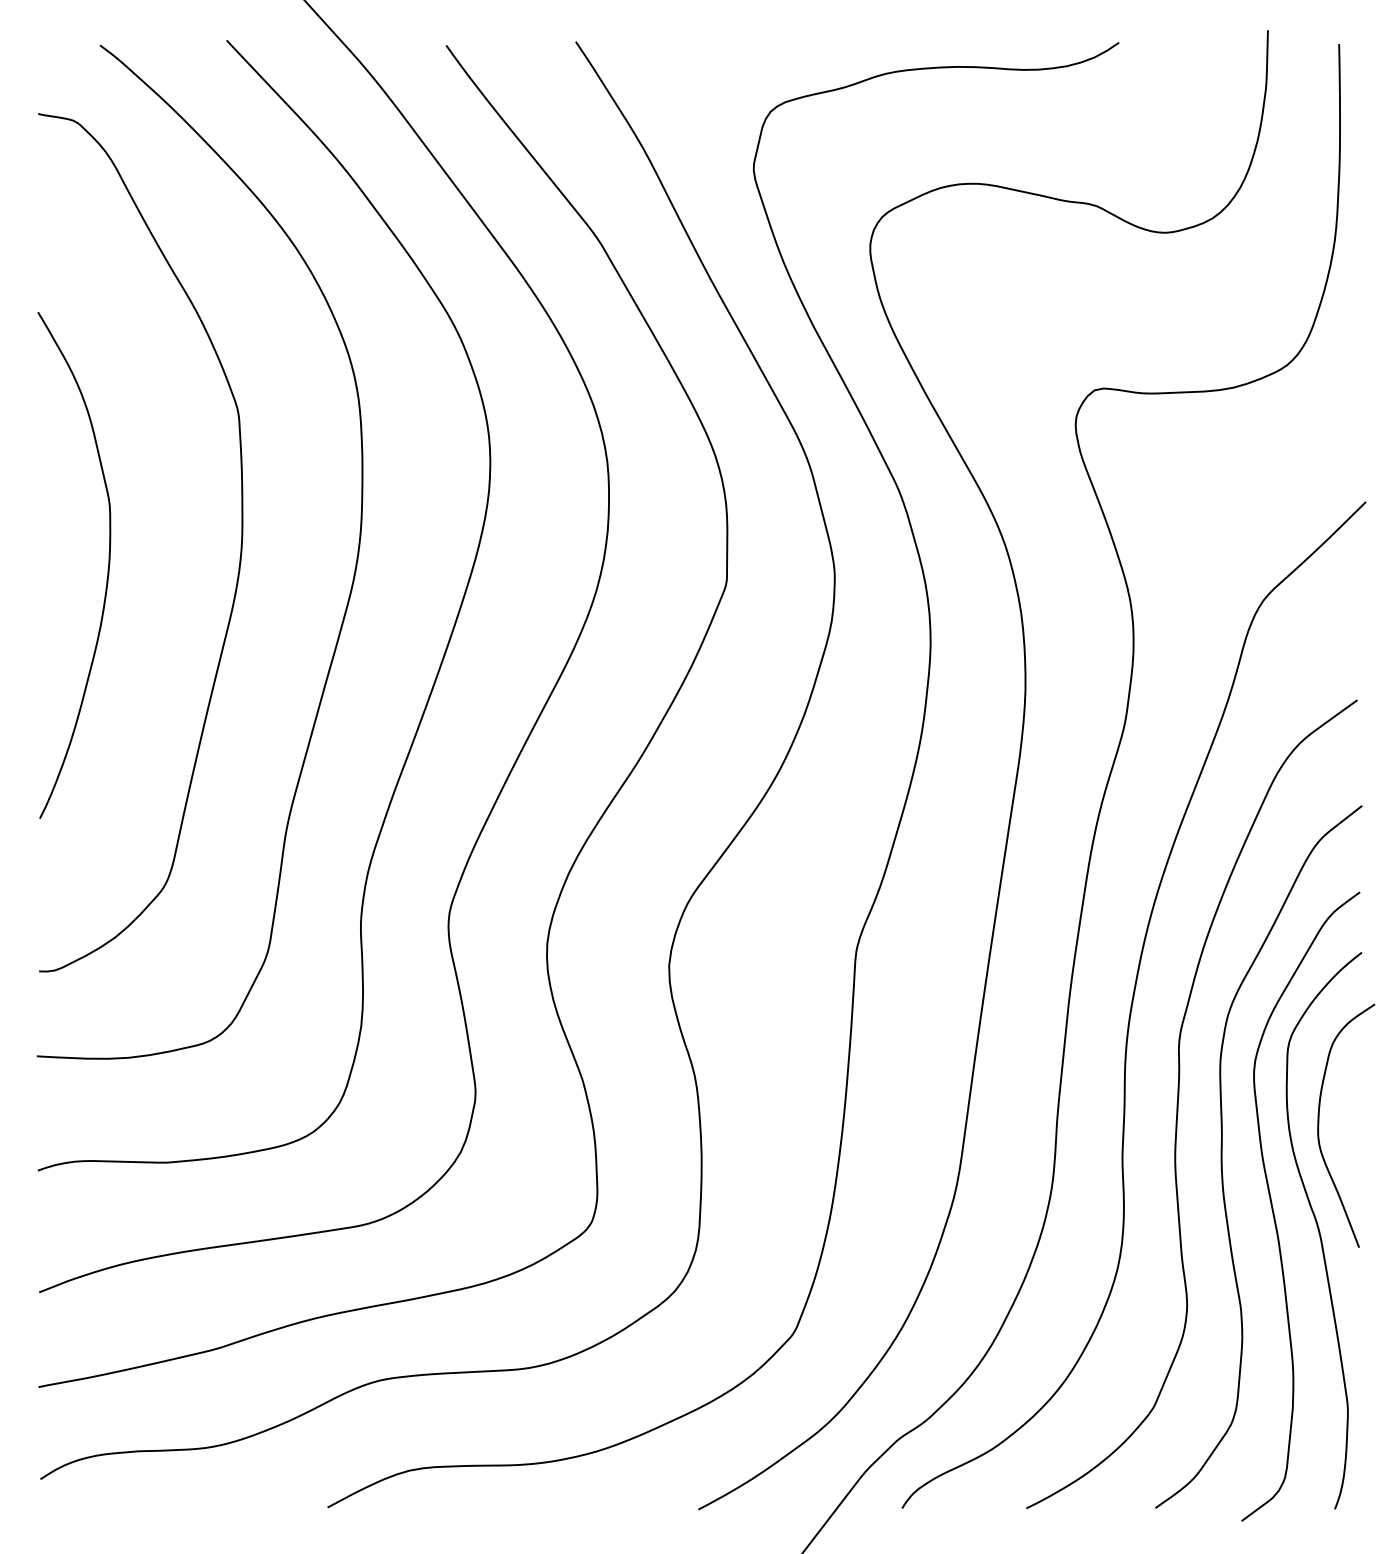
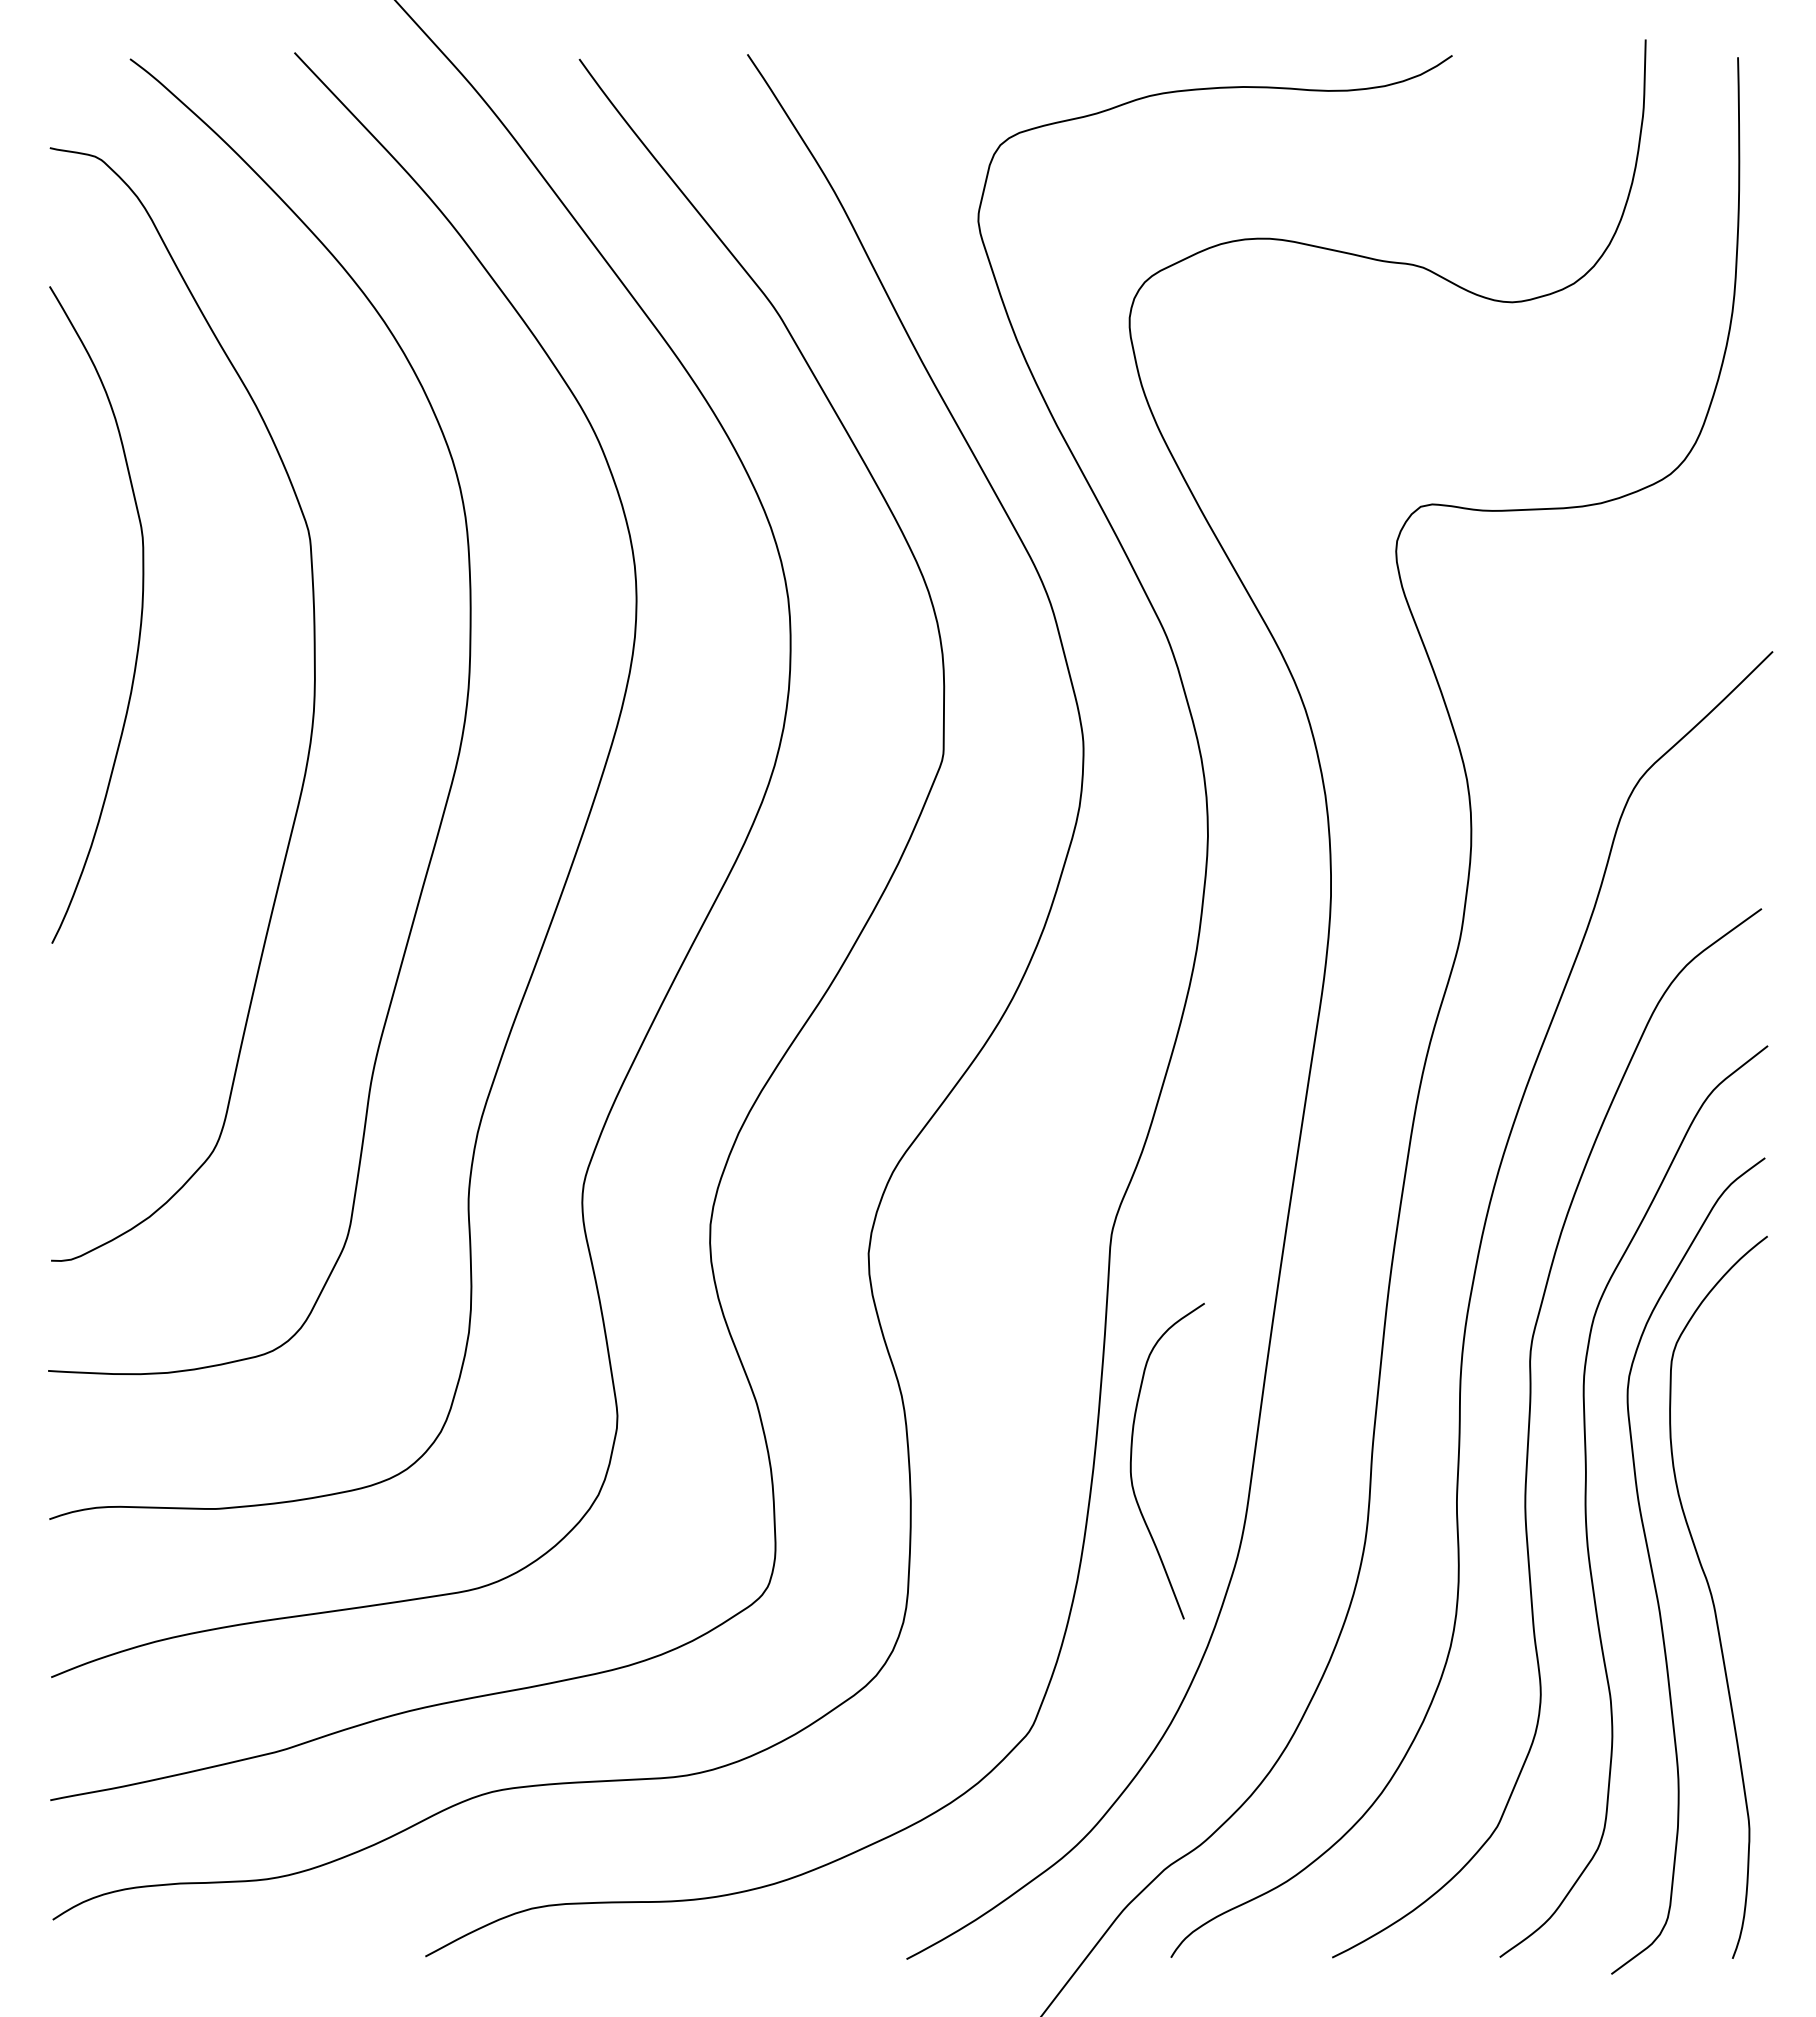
curve: (108, 565) -> (140, 615), moved
curve: (1319, 1120) -> (1132, 1454), moved

